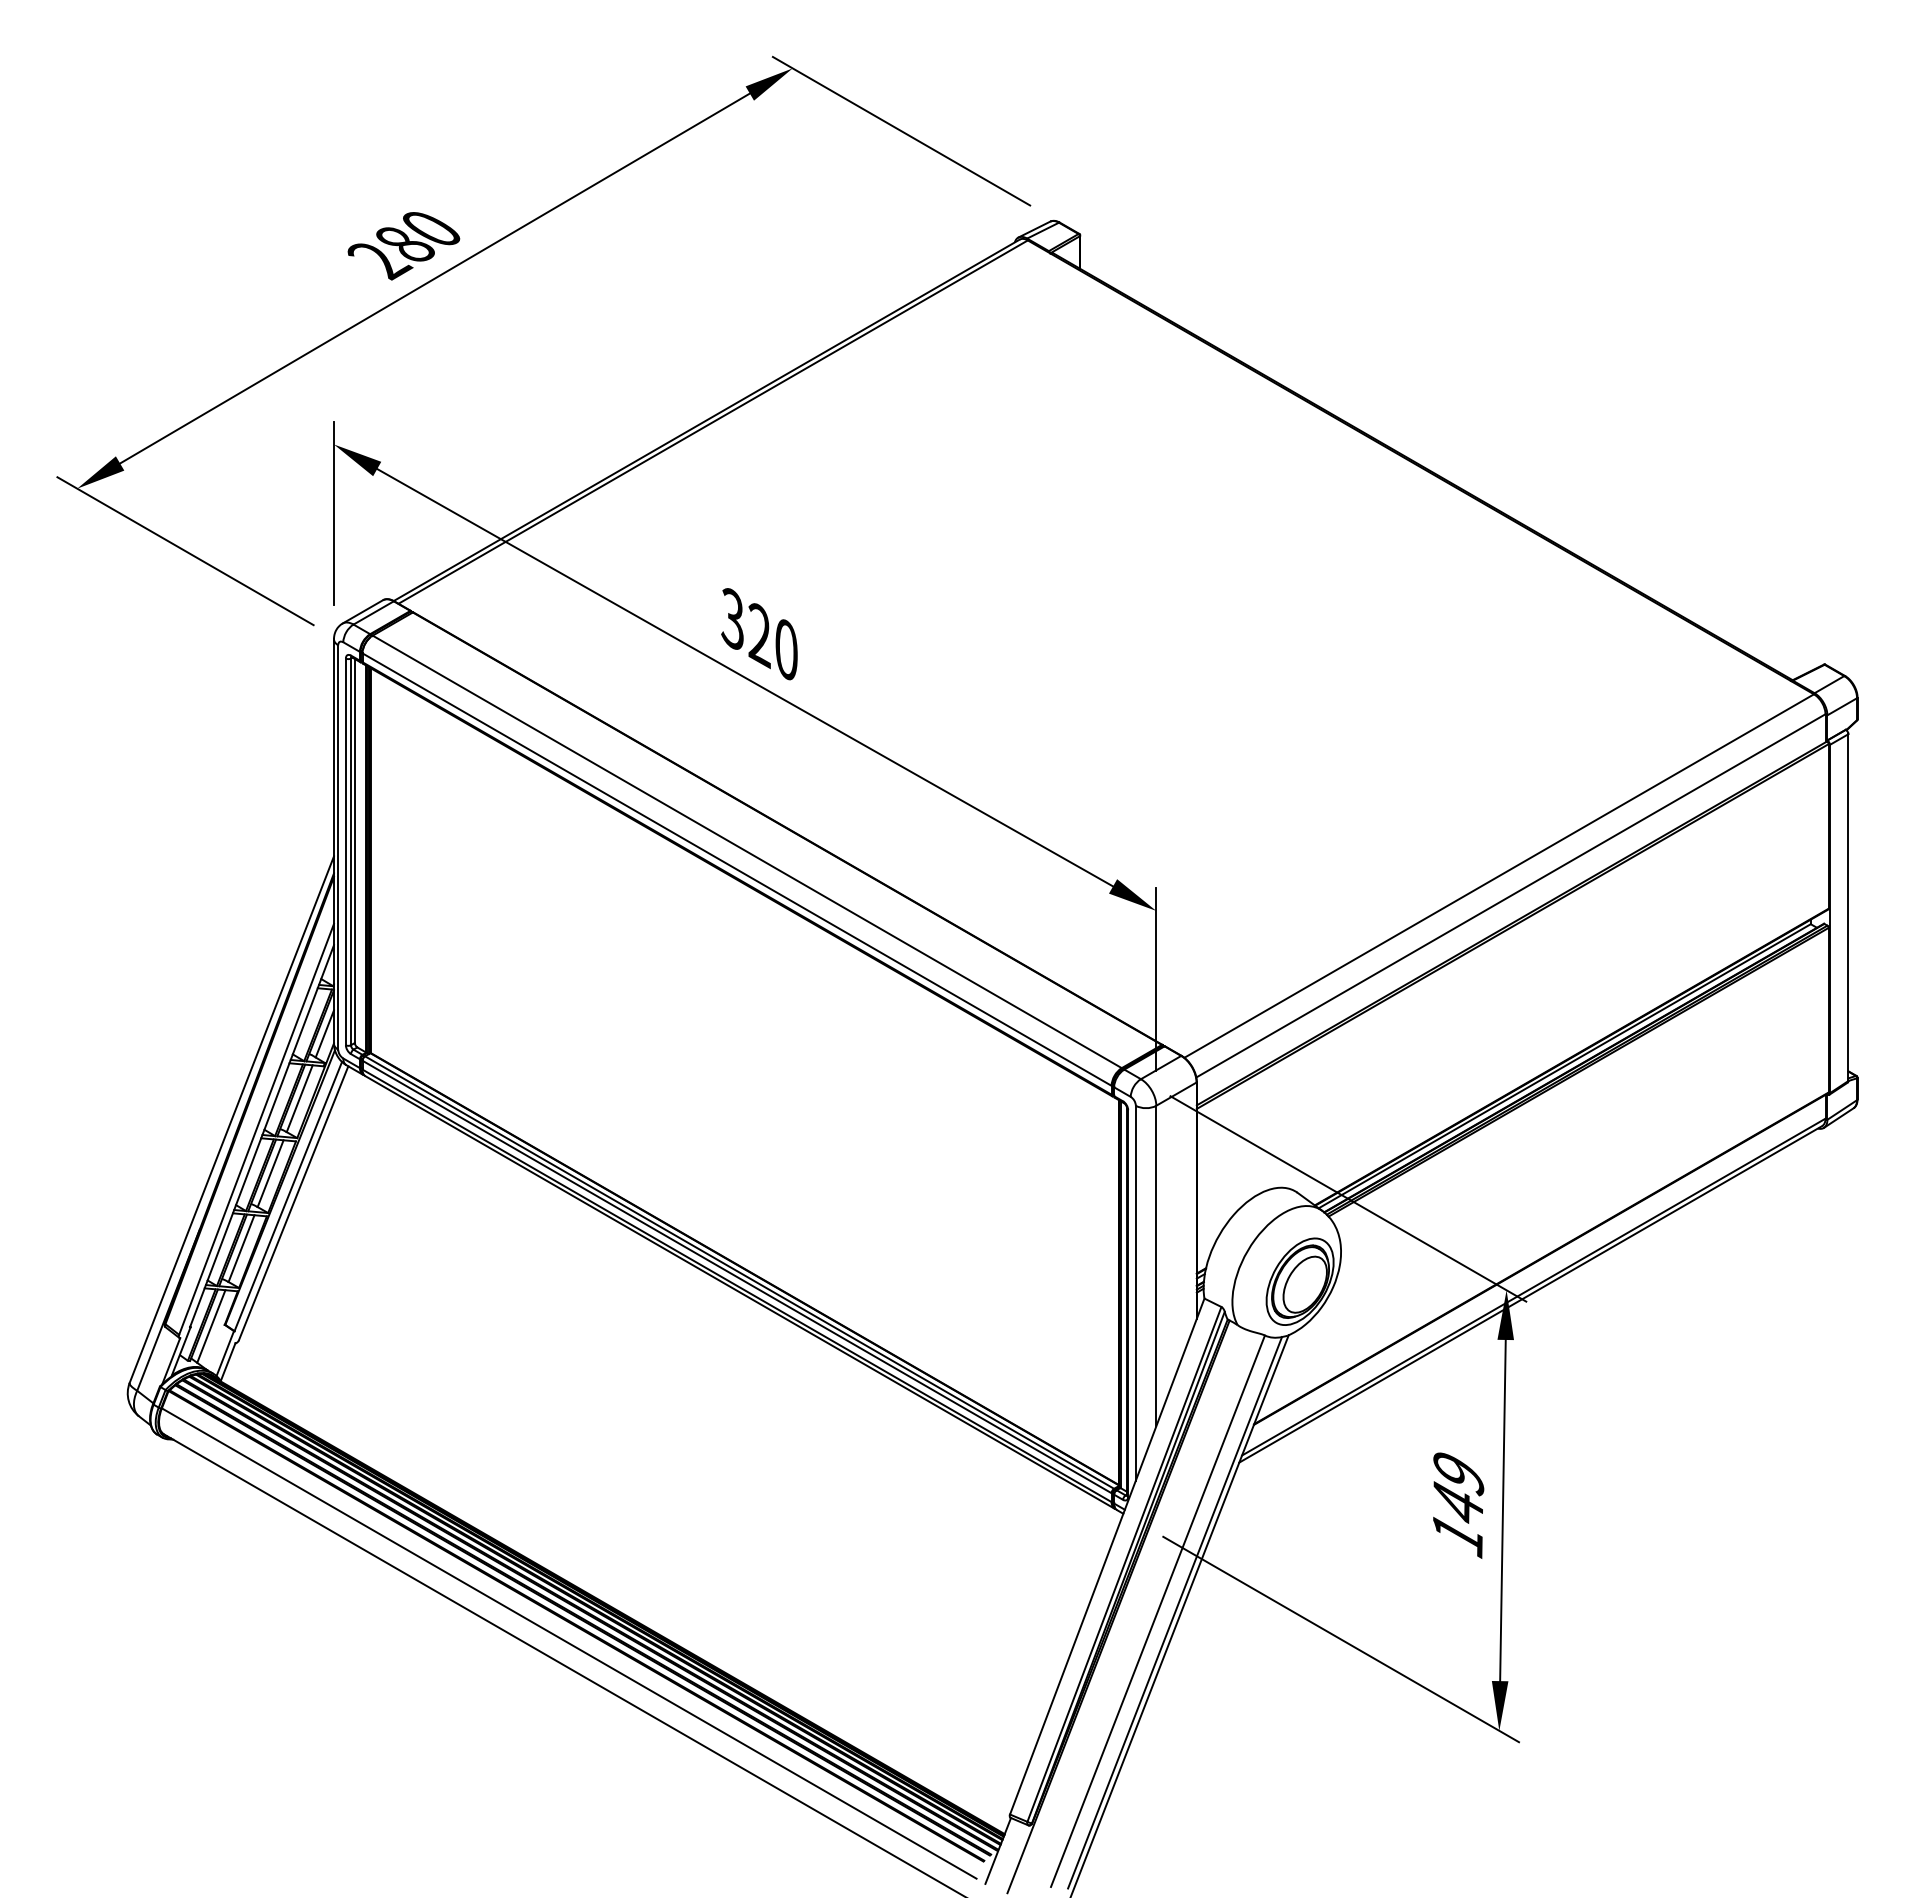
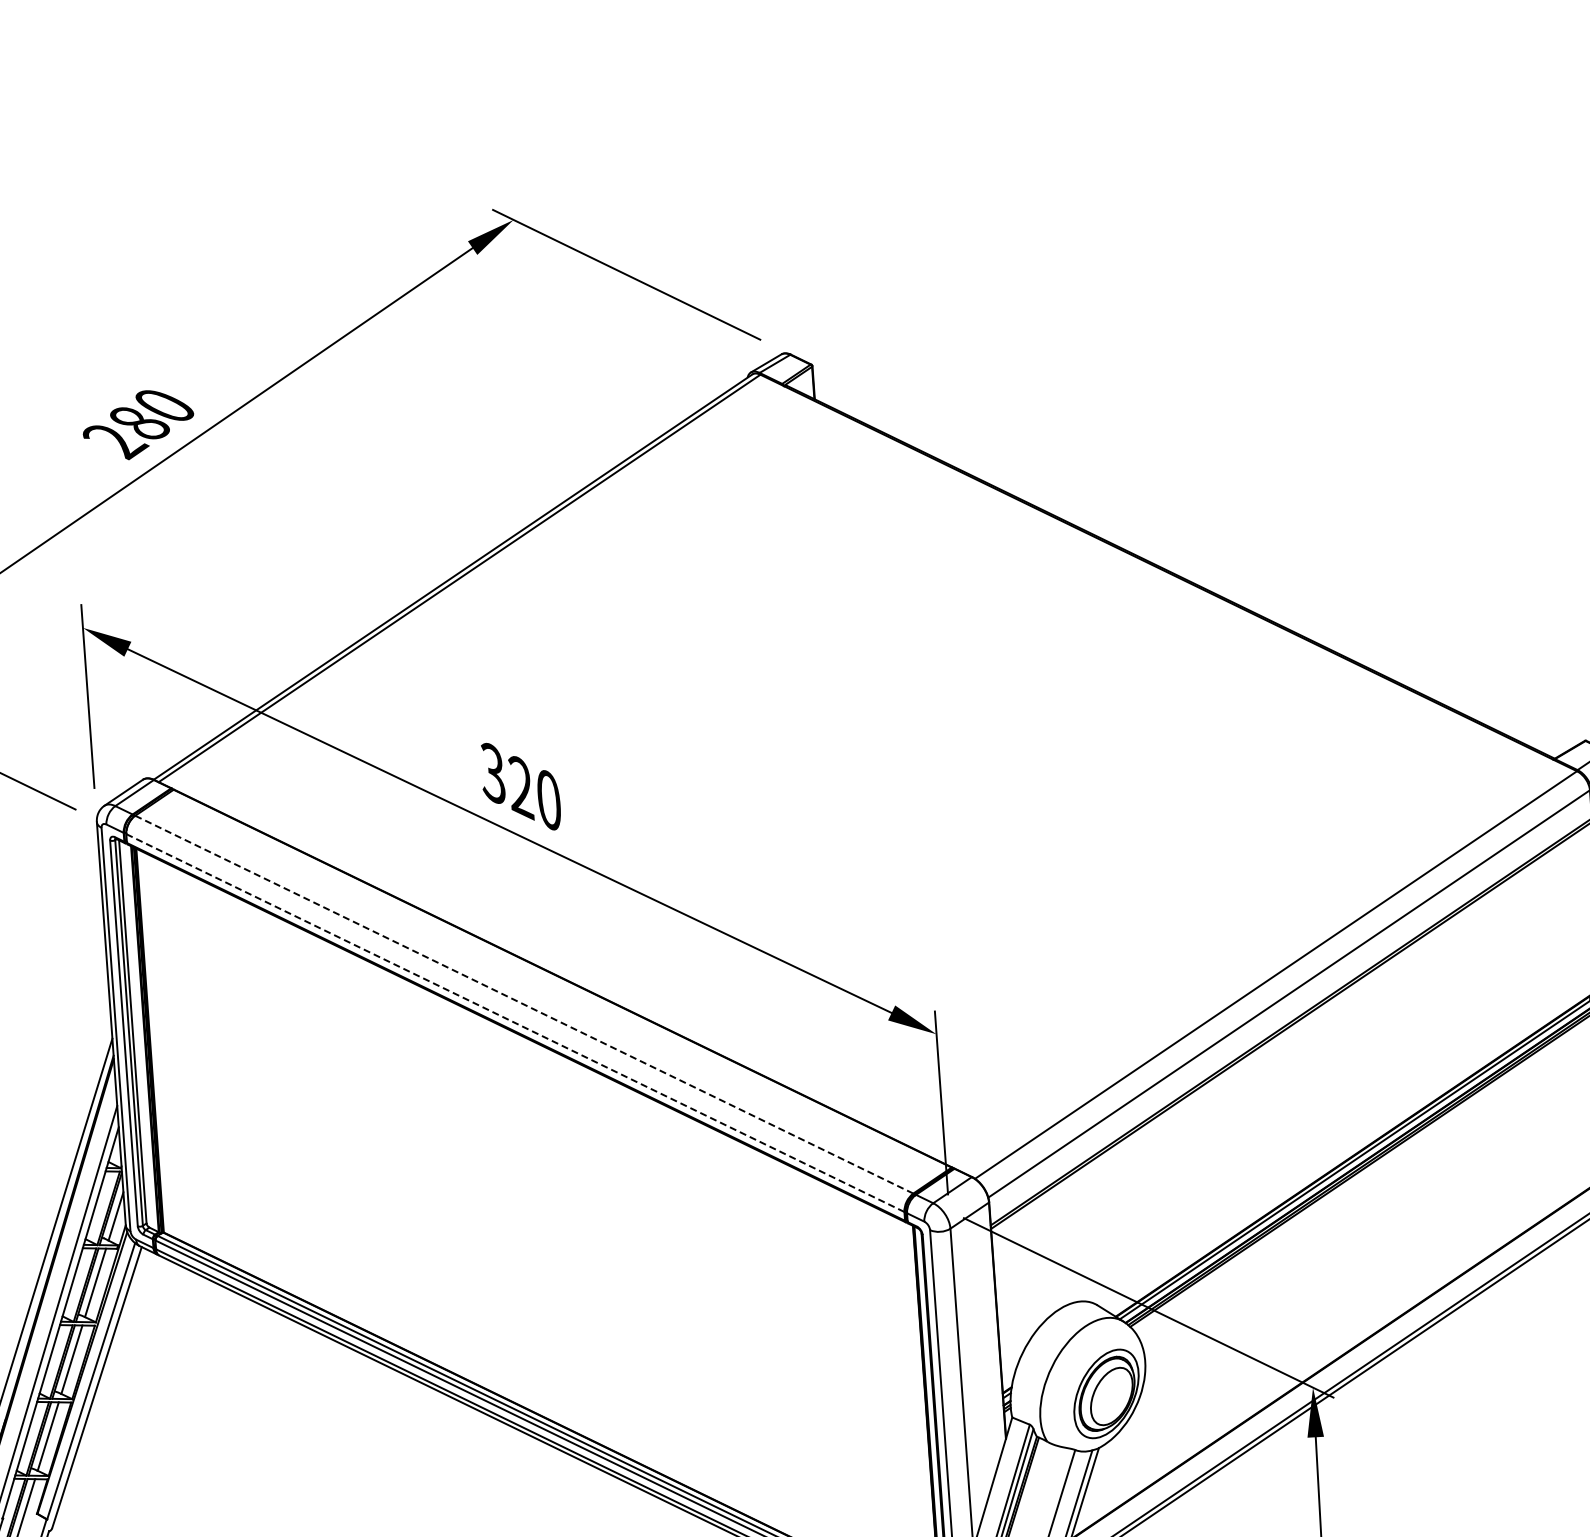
line: (747, 852) -> (524, 1005), solid -> dashed
line: (737, 869) -> (515, 1022), solid -> dashed

